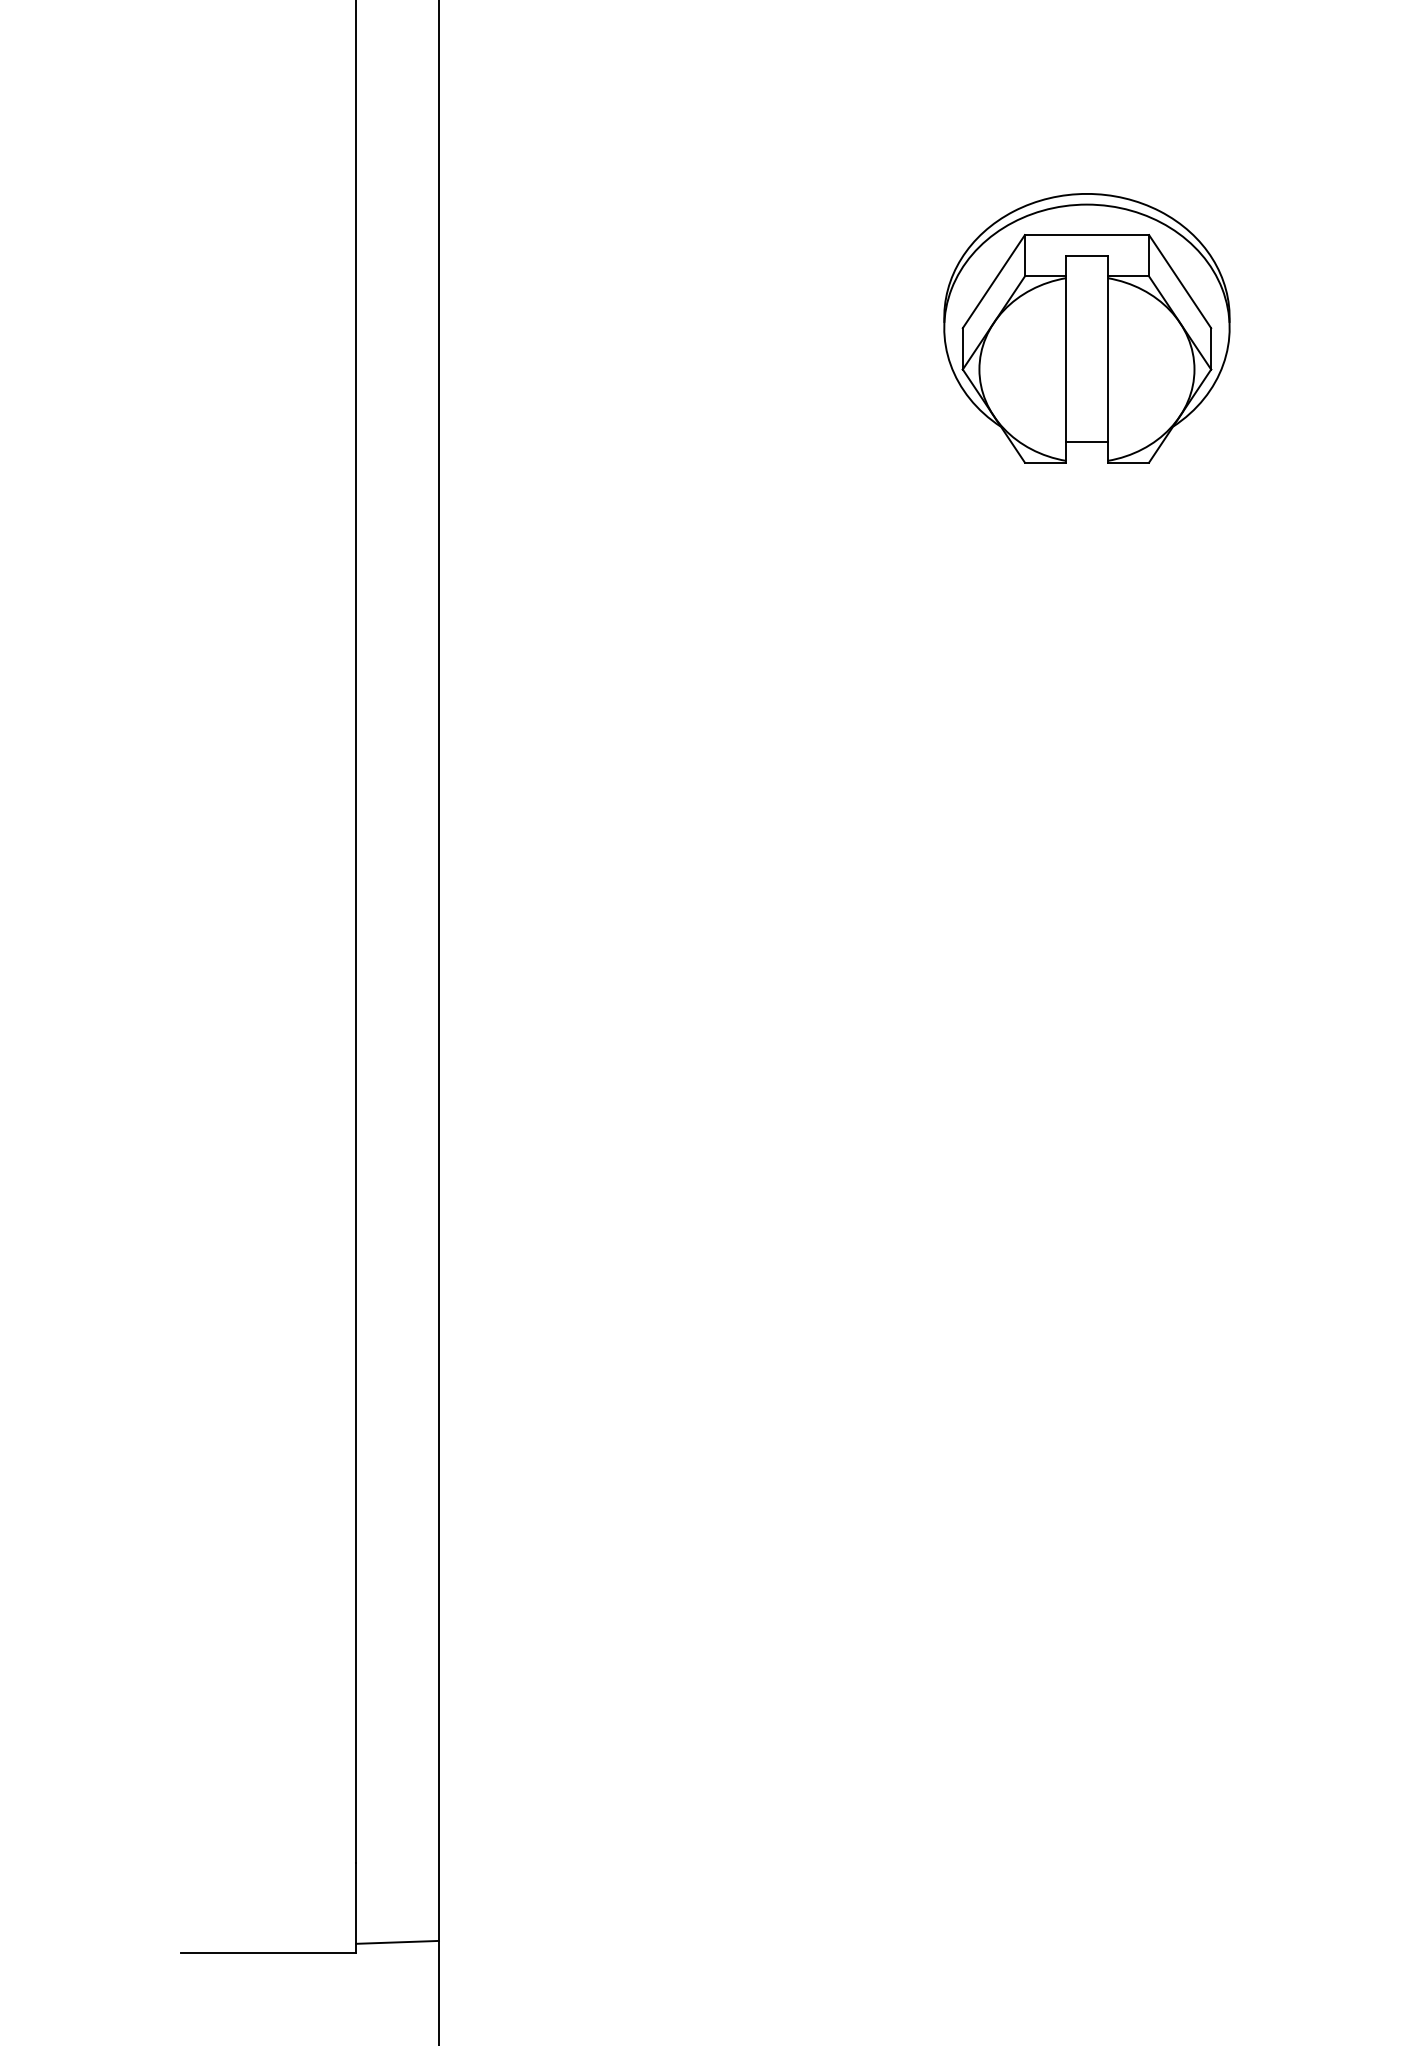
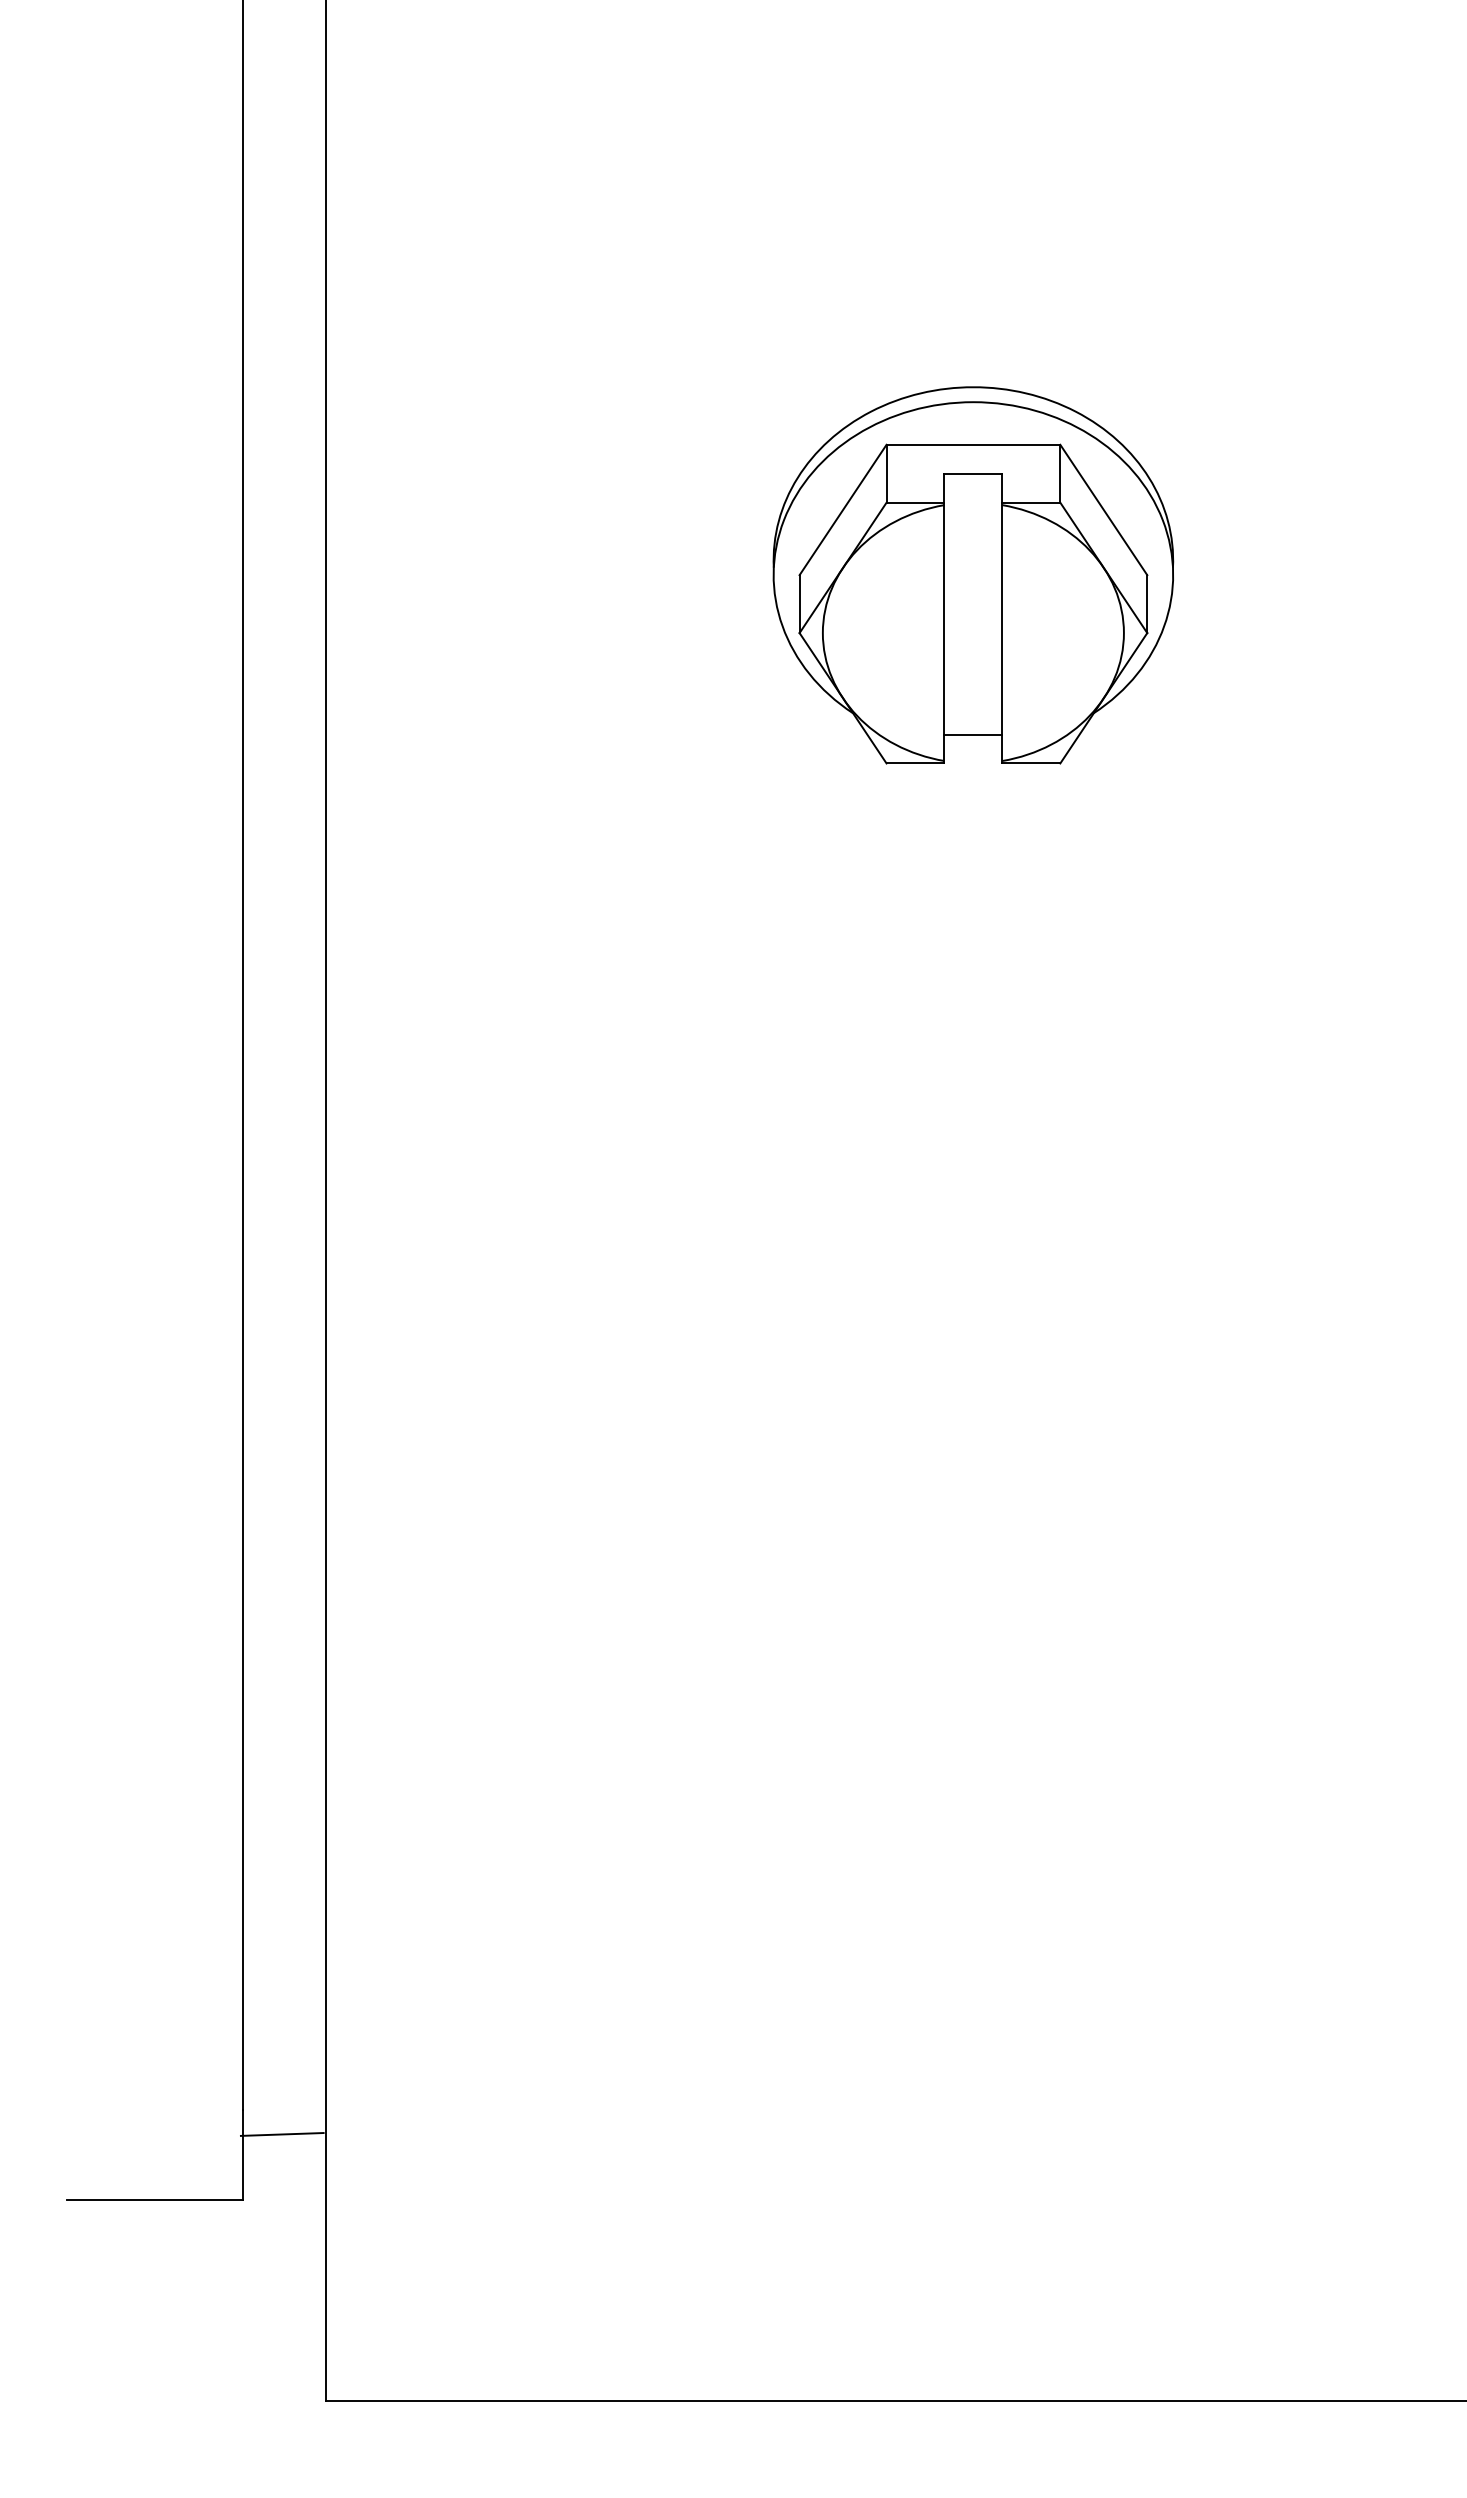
part: (1086, 328) -> (973, 575), size x1.4
line: (396, 1942) -> (281, 2134), moved

